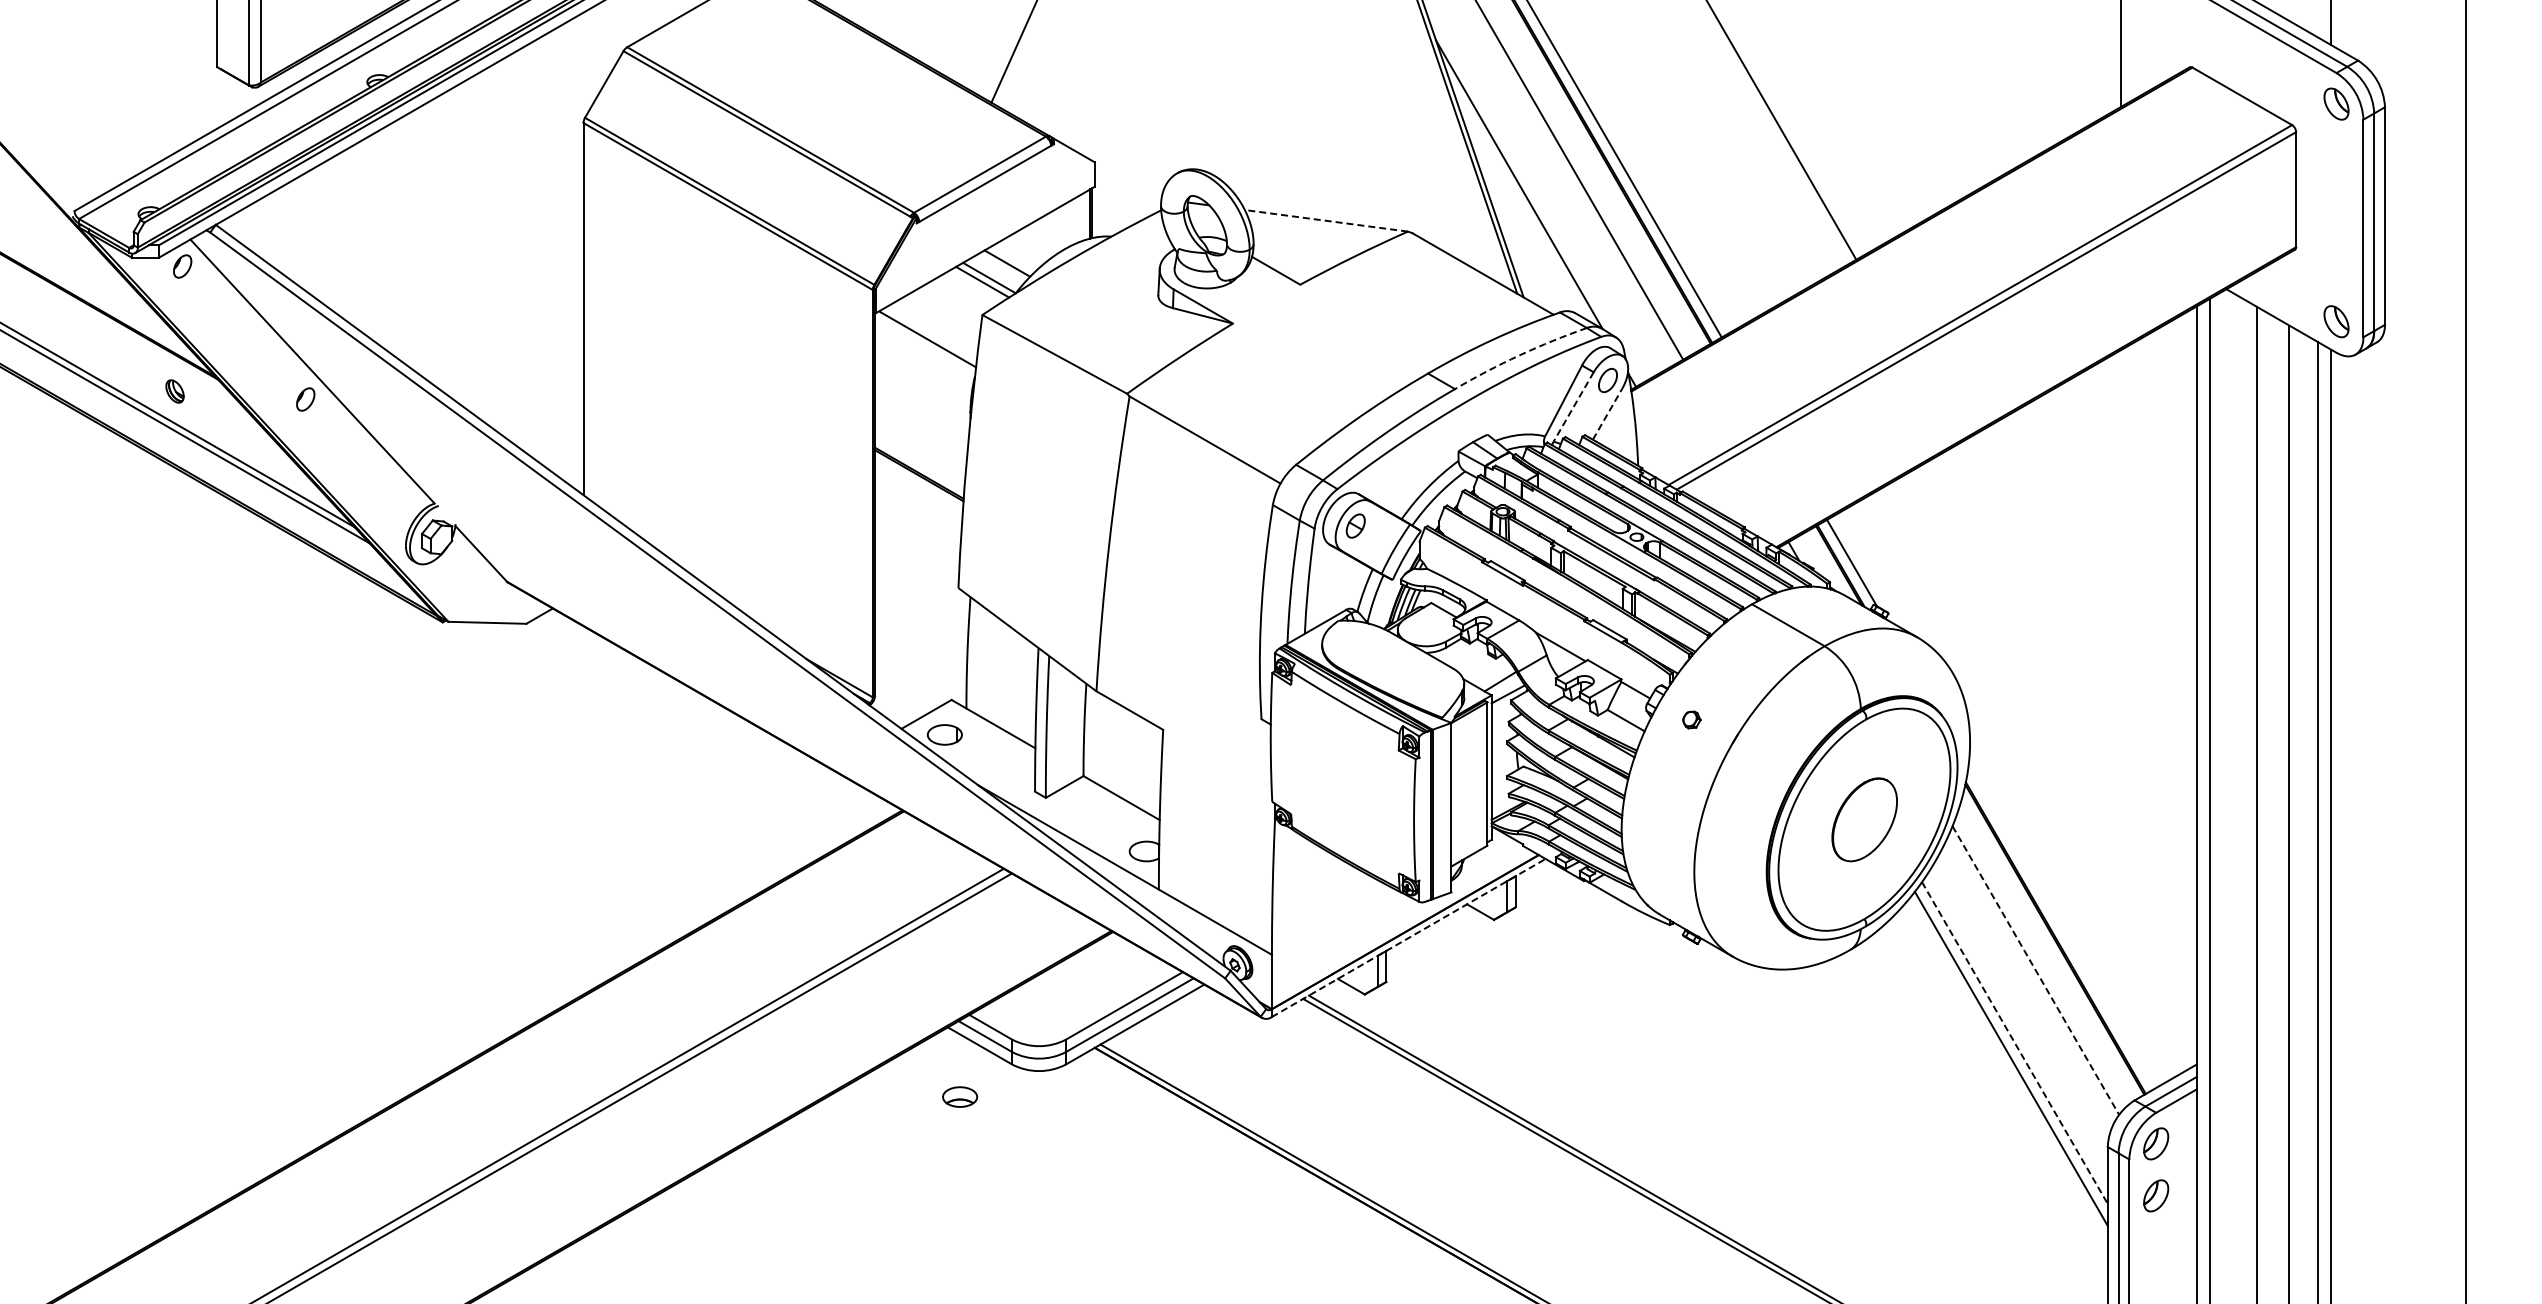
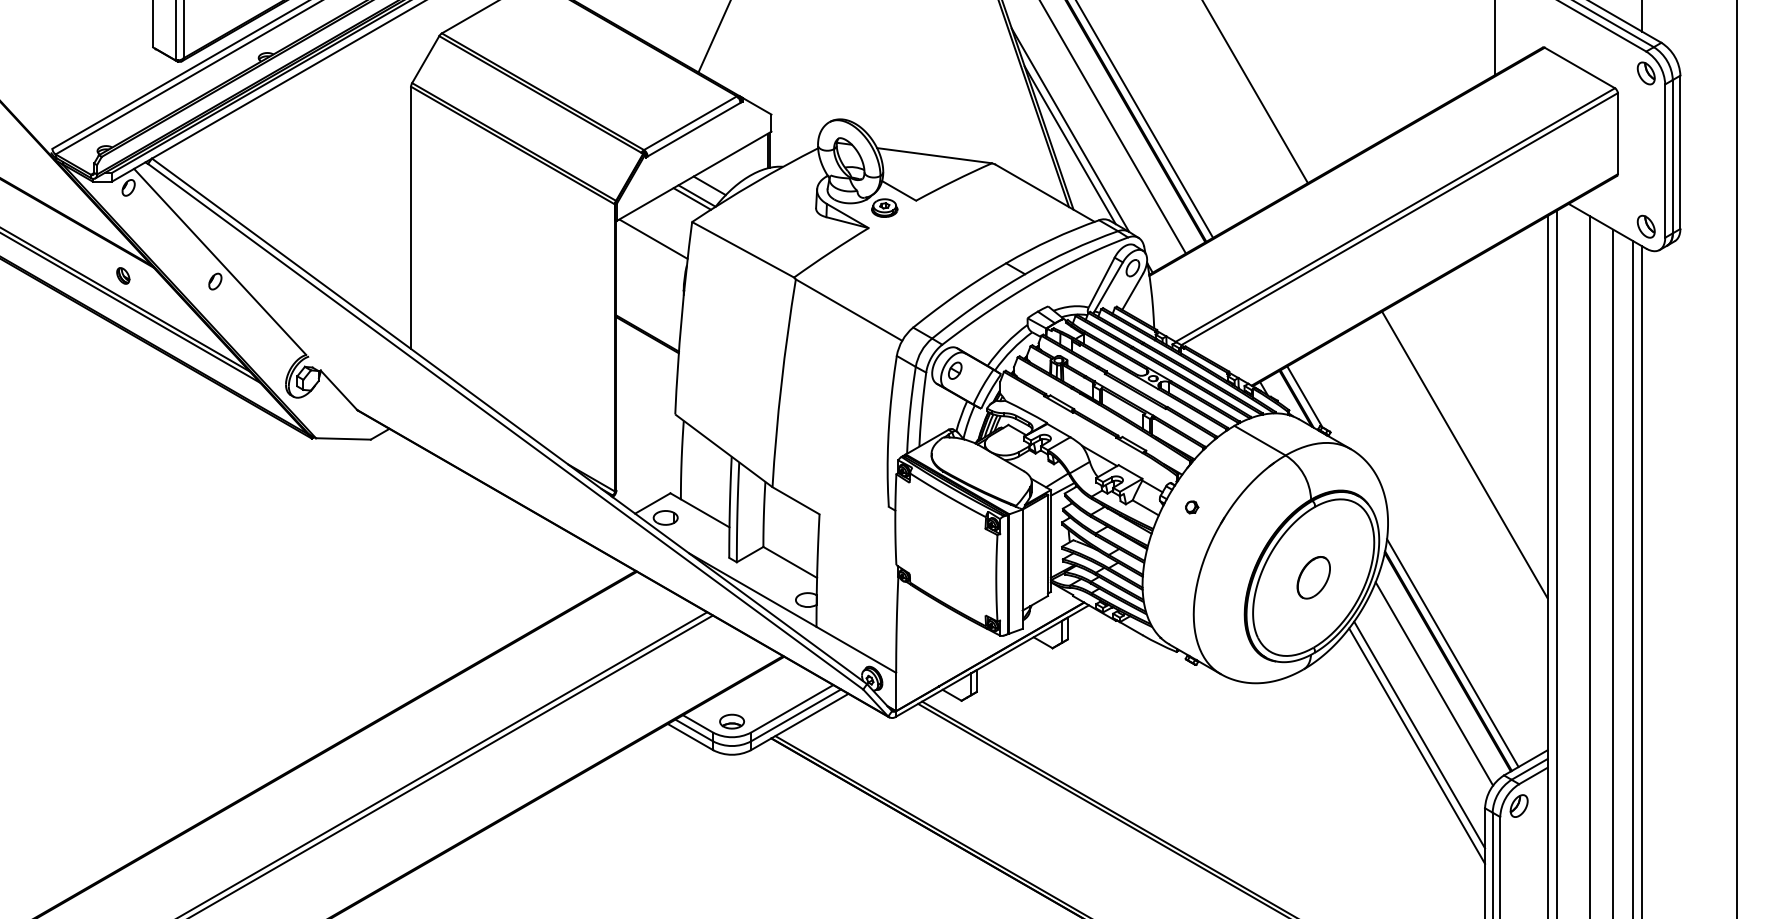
line: (1518, 205) -> (1069, 144), added
line: (1325, 220) -> (933, 155), dashed -> solid
part: (1255, 294) -> (884, 207), added
arc: (1519, 355) -> (1070, 250), dashed -> solid
line: (1573, 407) -> (1108, 287), dashed -> solid
line: (1607, 413) -> (1132, 291), dashed -> solid
line: (2078, 645) -> (1464, 454), added
part: (1864, 819) -> (1313, 577), size x0.71
line: (2061, 926) -> (1452, 652), added
line: (1409, 937) -> (993, 660), dashed -> solid
line: (2035, 970) -> (1434, 683), dashed -> solid
line: (2014, 1042) -> (1419, 734), dashed -> solid
part: (960, 1096) -> (732, 721), moved
part: (2156, 1195) -> (1519, 842), removed

